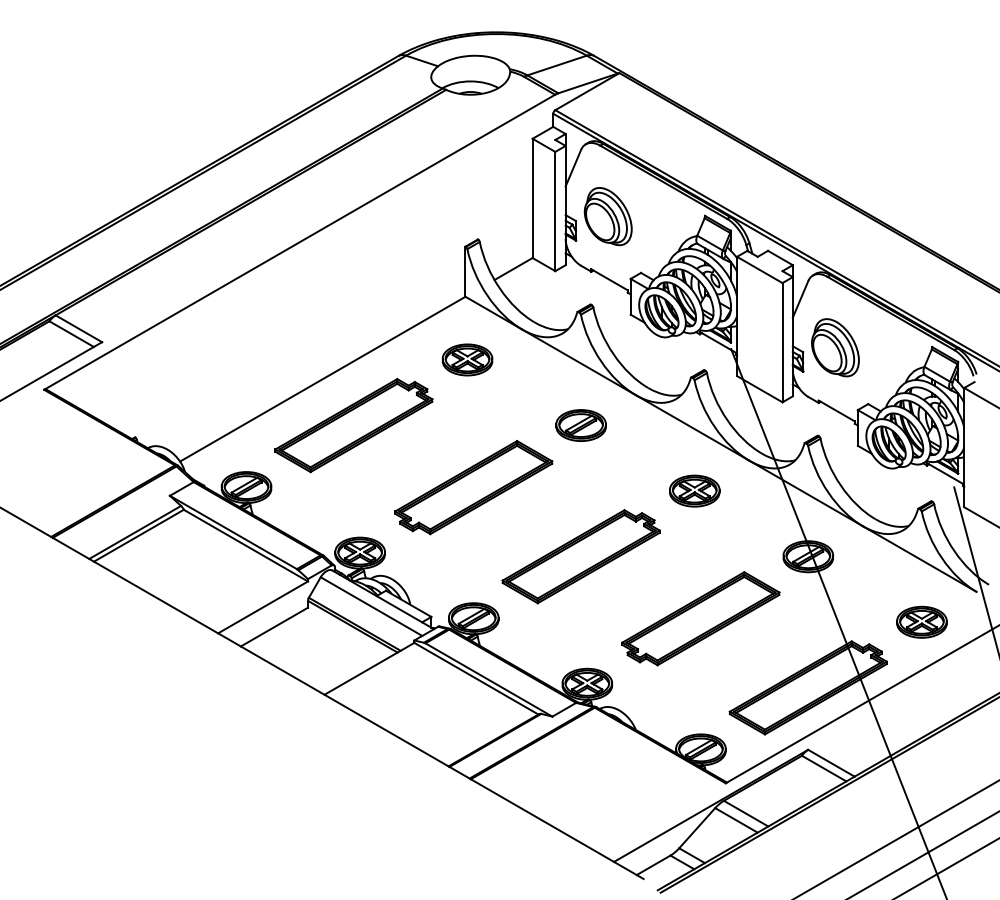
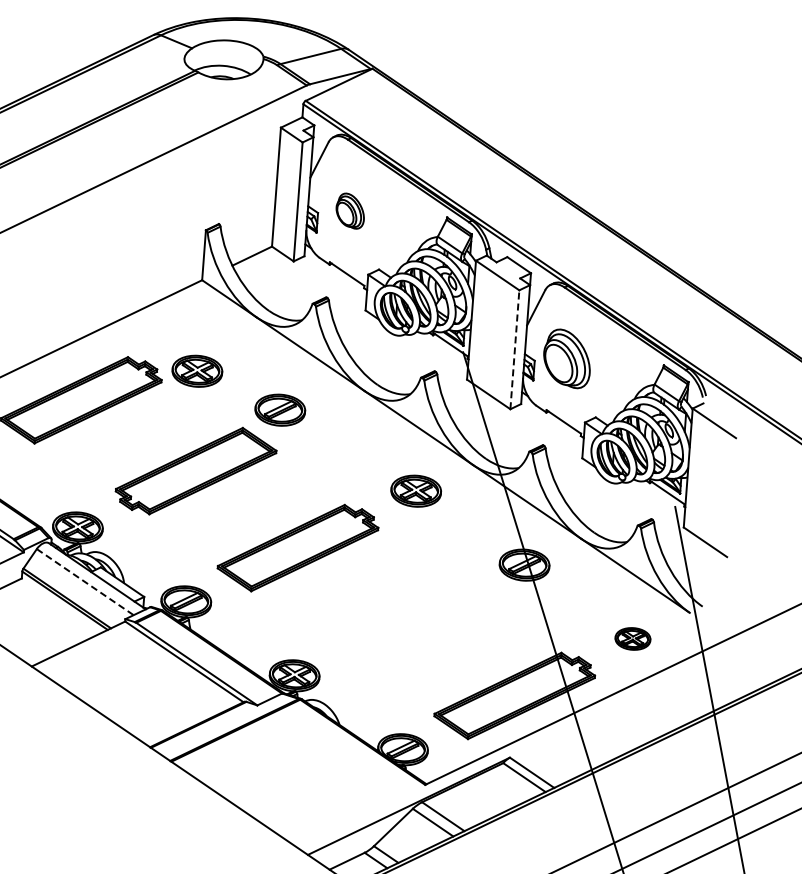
part: (607, 216) -> (349, 210), size x0.6
line: (782, 342) -> (514, 349), solid -> dashed
part: (467, 359) -> (197, 370), moved
part: (580, 425) -> (279, 410), moved
line: (371, 606) -> (85, 582), solid -> dashed
part: (700, 618) -> (412, 618), removed
part: (921, 621) -> (632, 638), size x0.7

